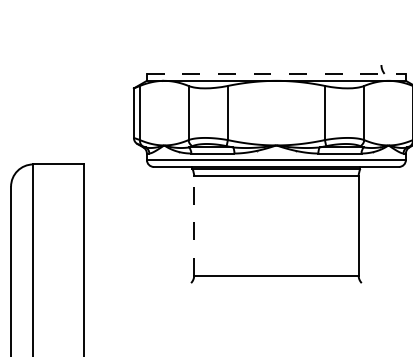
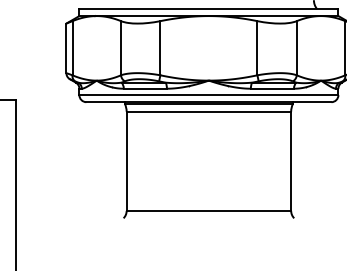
line: (276, 73) -> (208, 8), dashed -> solid
line: (194, 226) -> (126, 161), dashed -> solid

